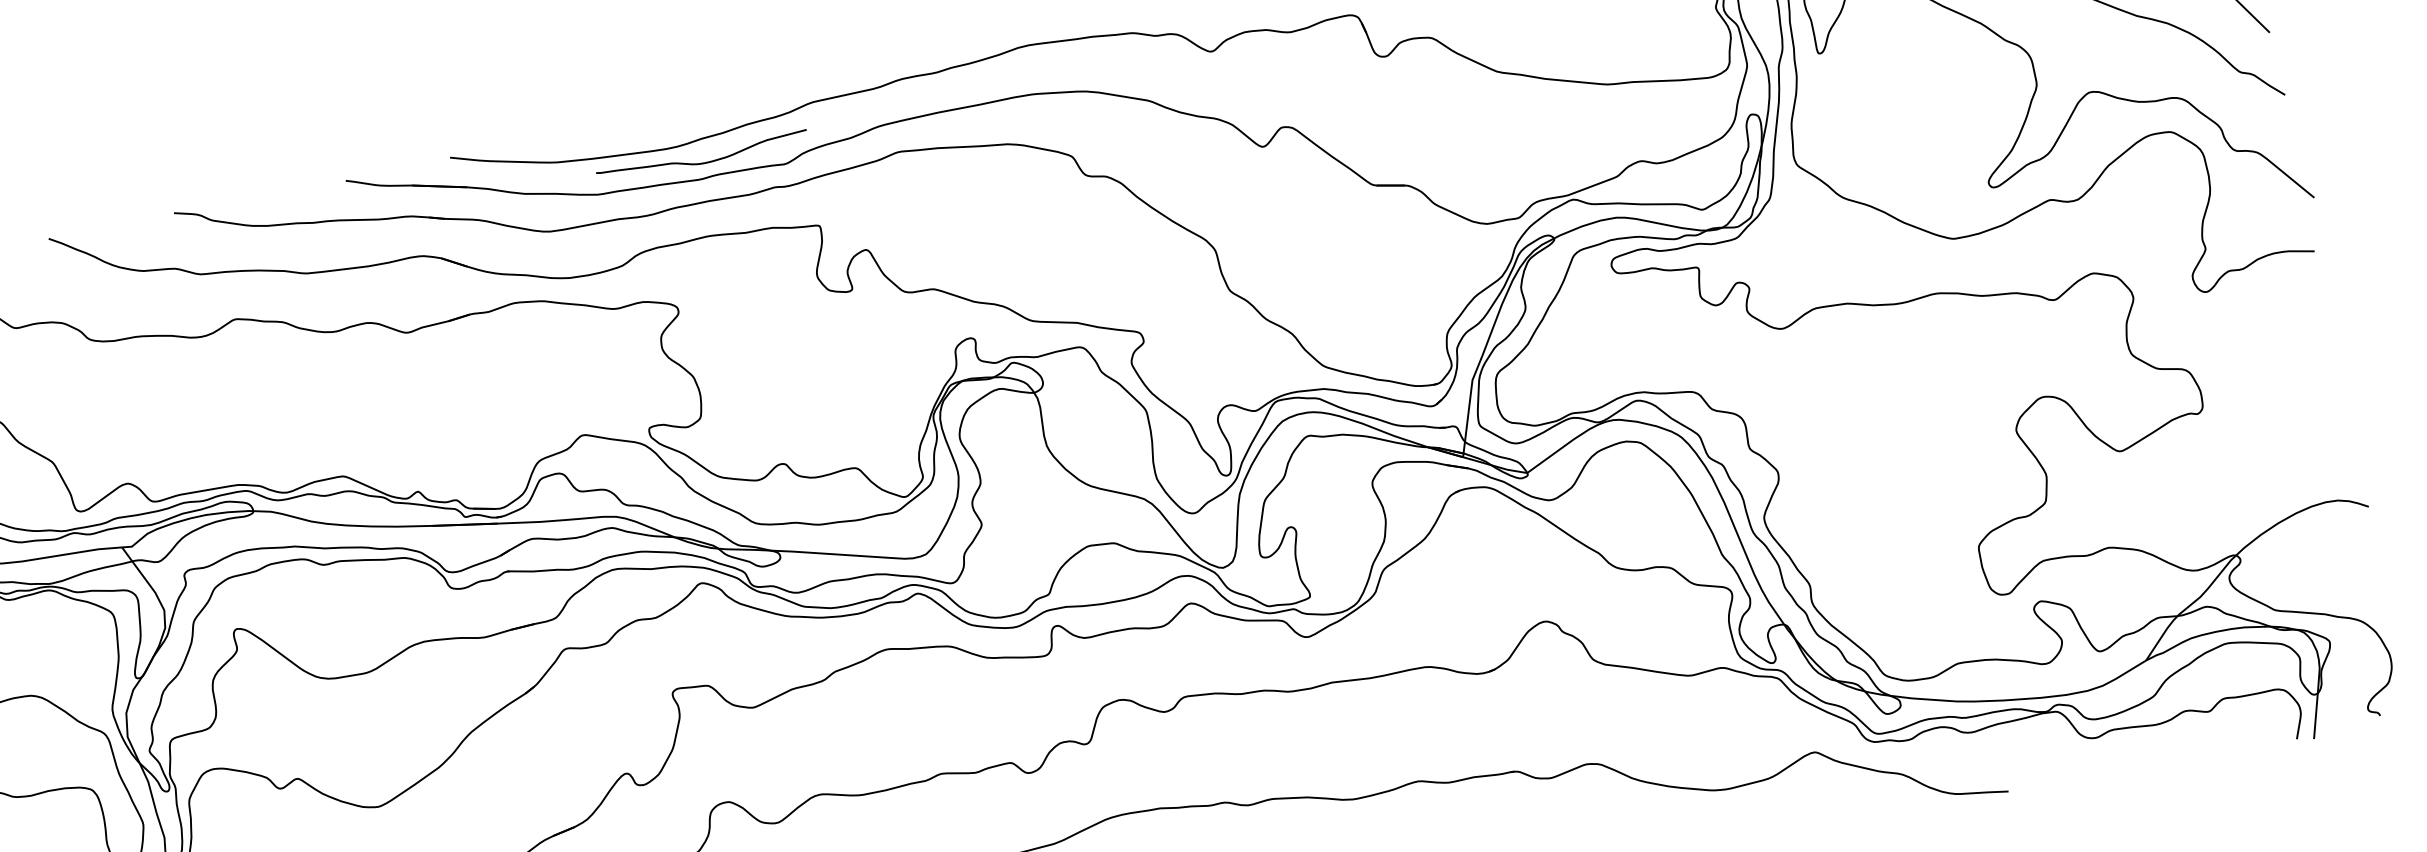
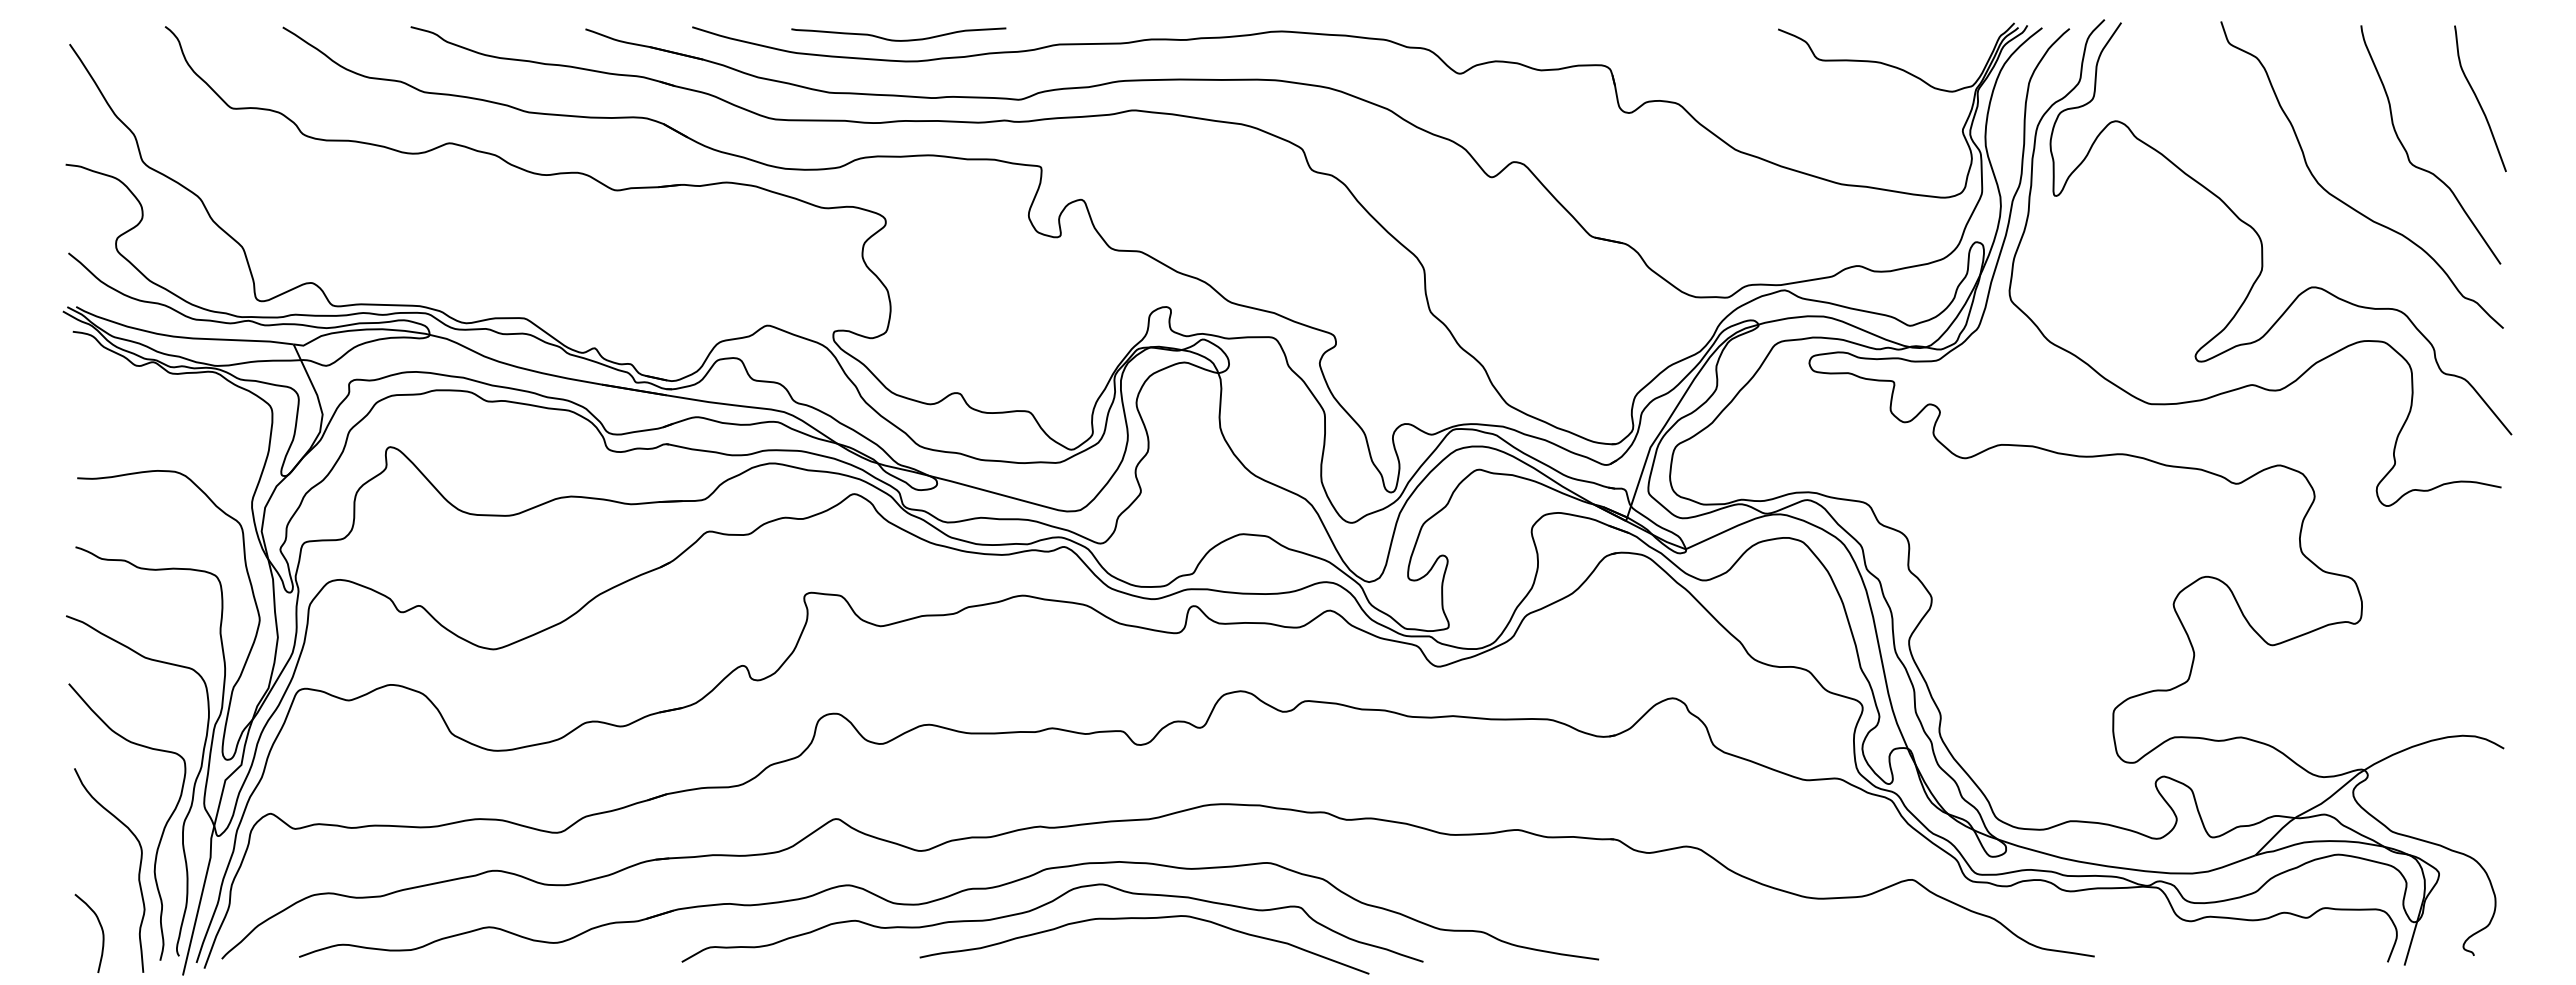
curve: (702, 162) -> (897, 39), moved

